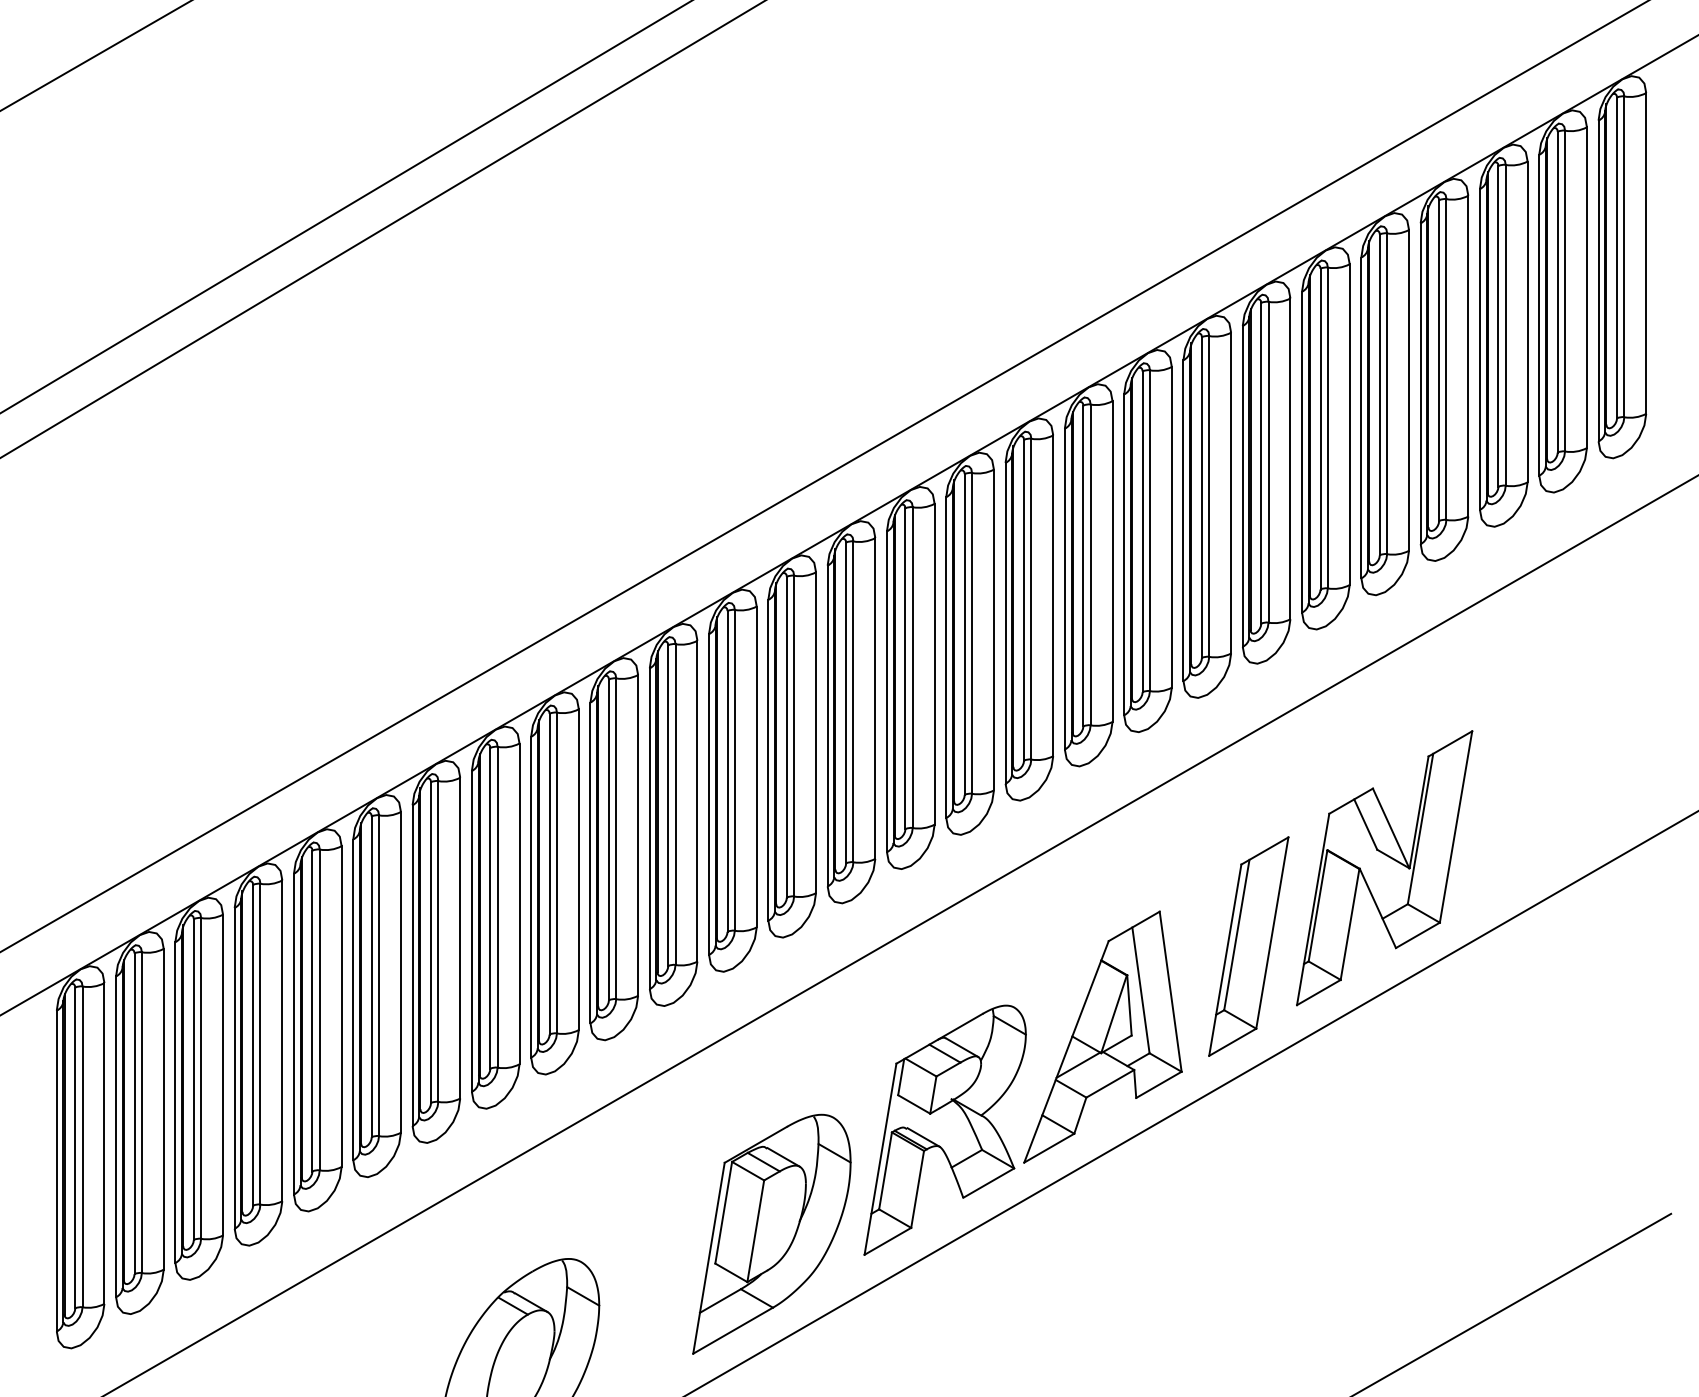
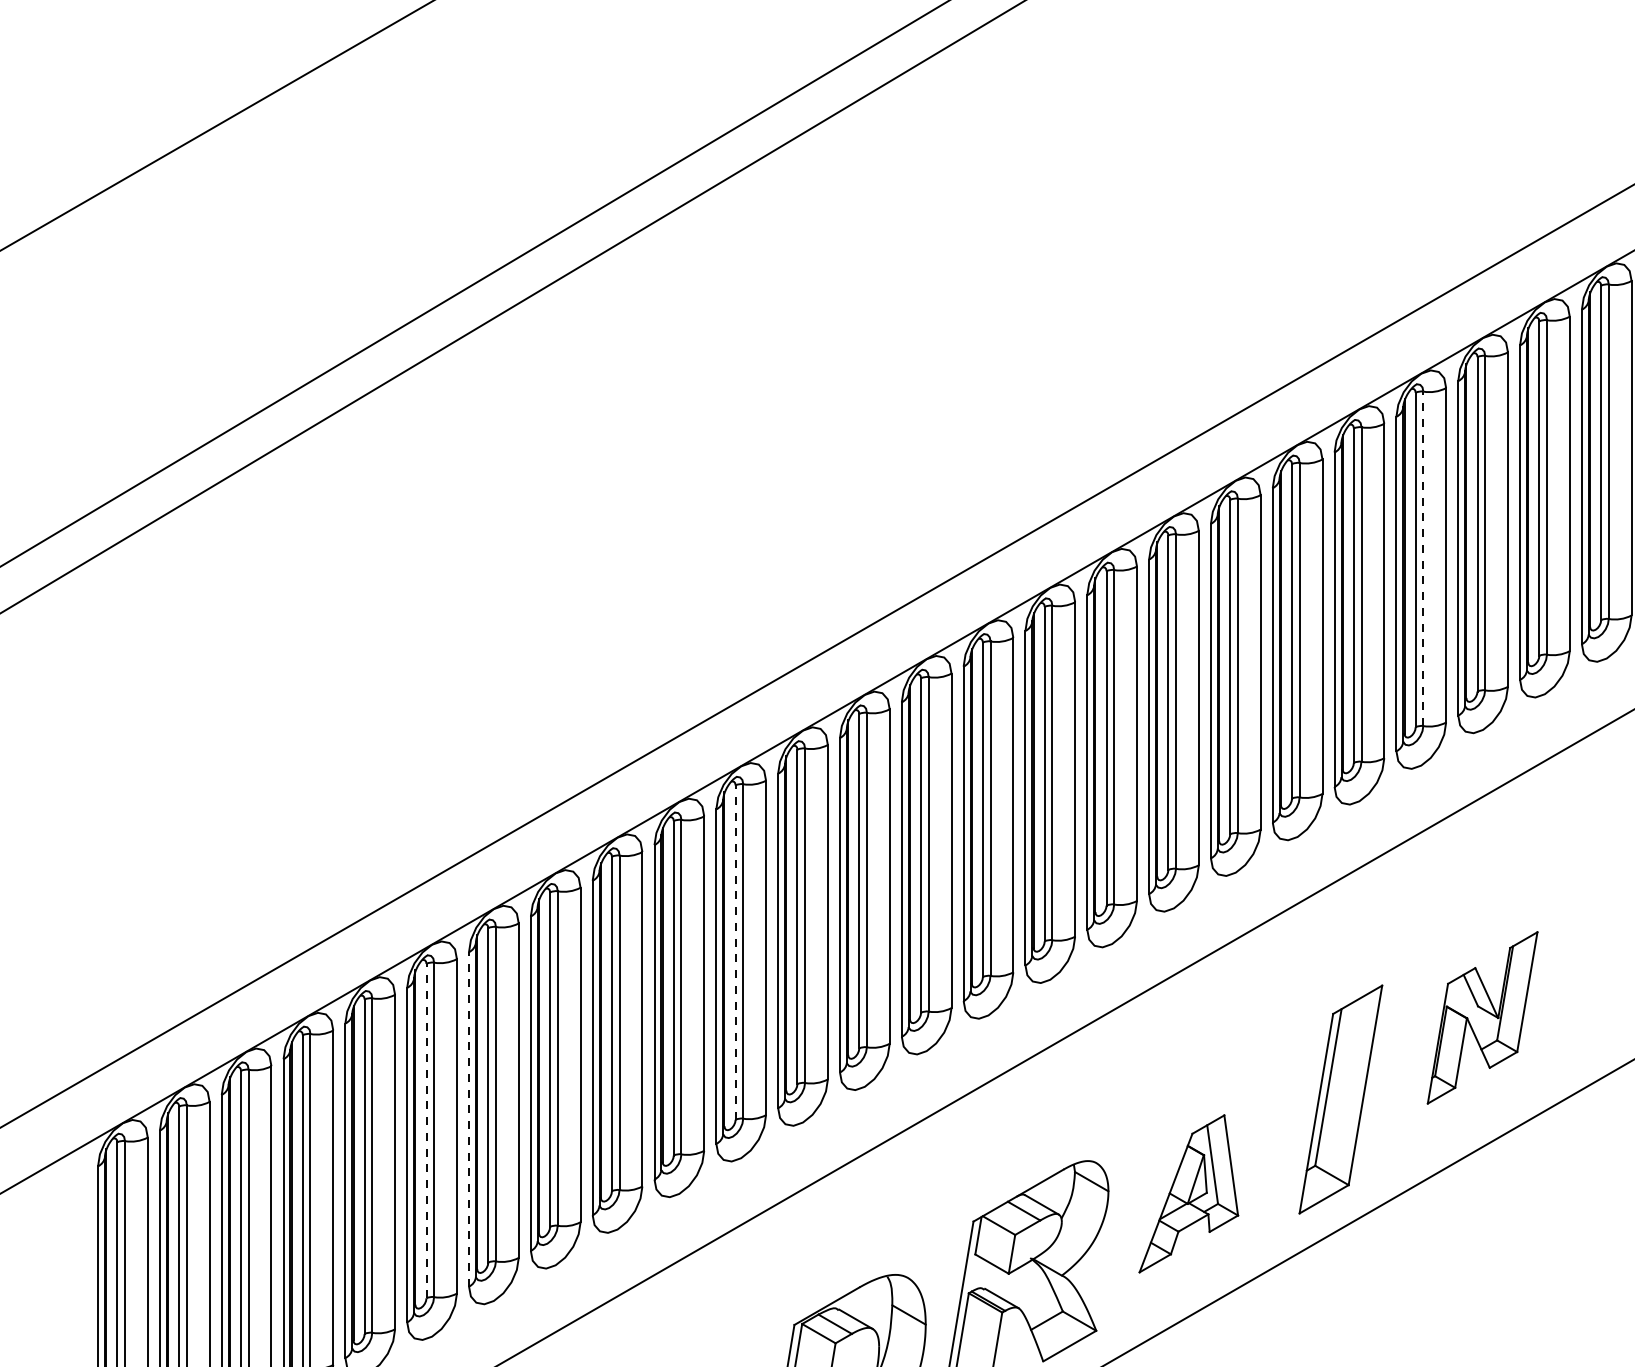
line: (1327, 427) -> (1422, 558), solid -> dashed
line: (668, 805) -> (735, 952), solid -> dashed
part: (1384, 868) -> (1482, 1018), size x0.6
line: (412, 965) -> (468, 1119), solid -> dashed
line: (371, 976) -> (426, 1130), solid -> dashed
part: (1102, 1036) -> (1188, 1193), size x0.6

